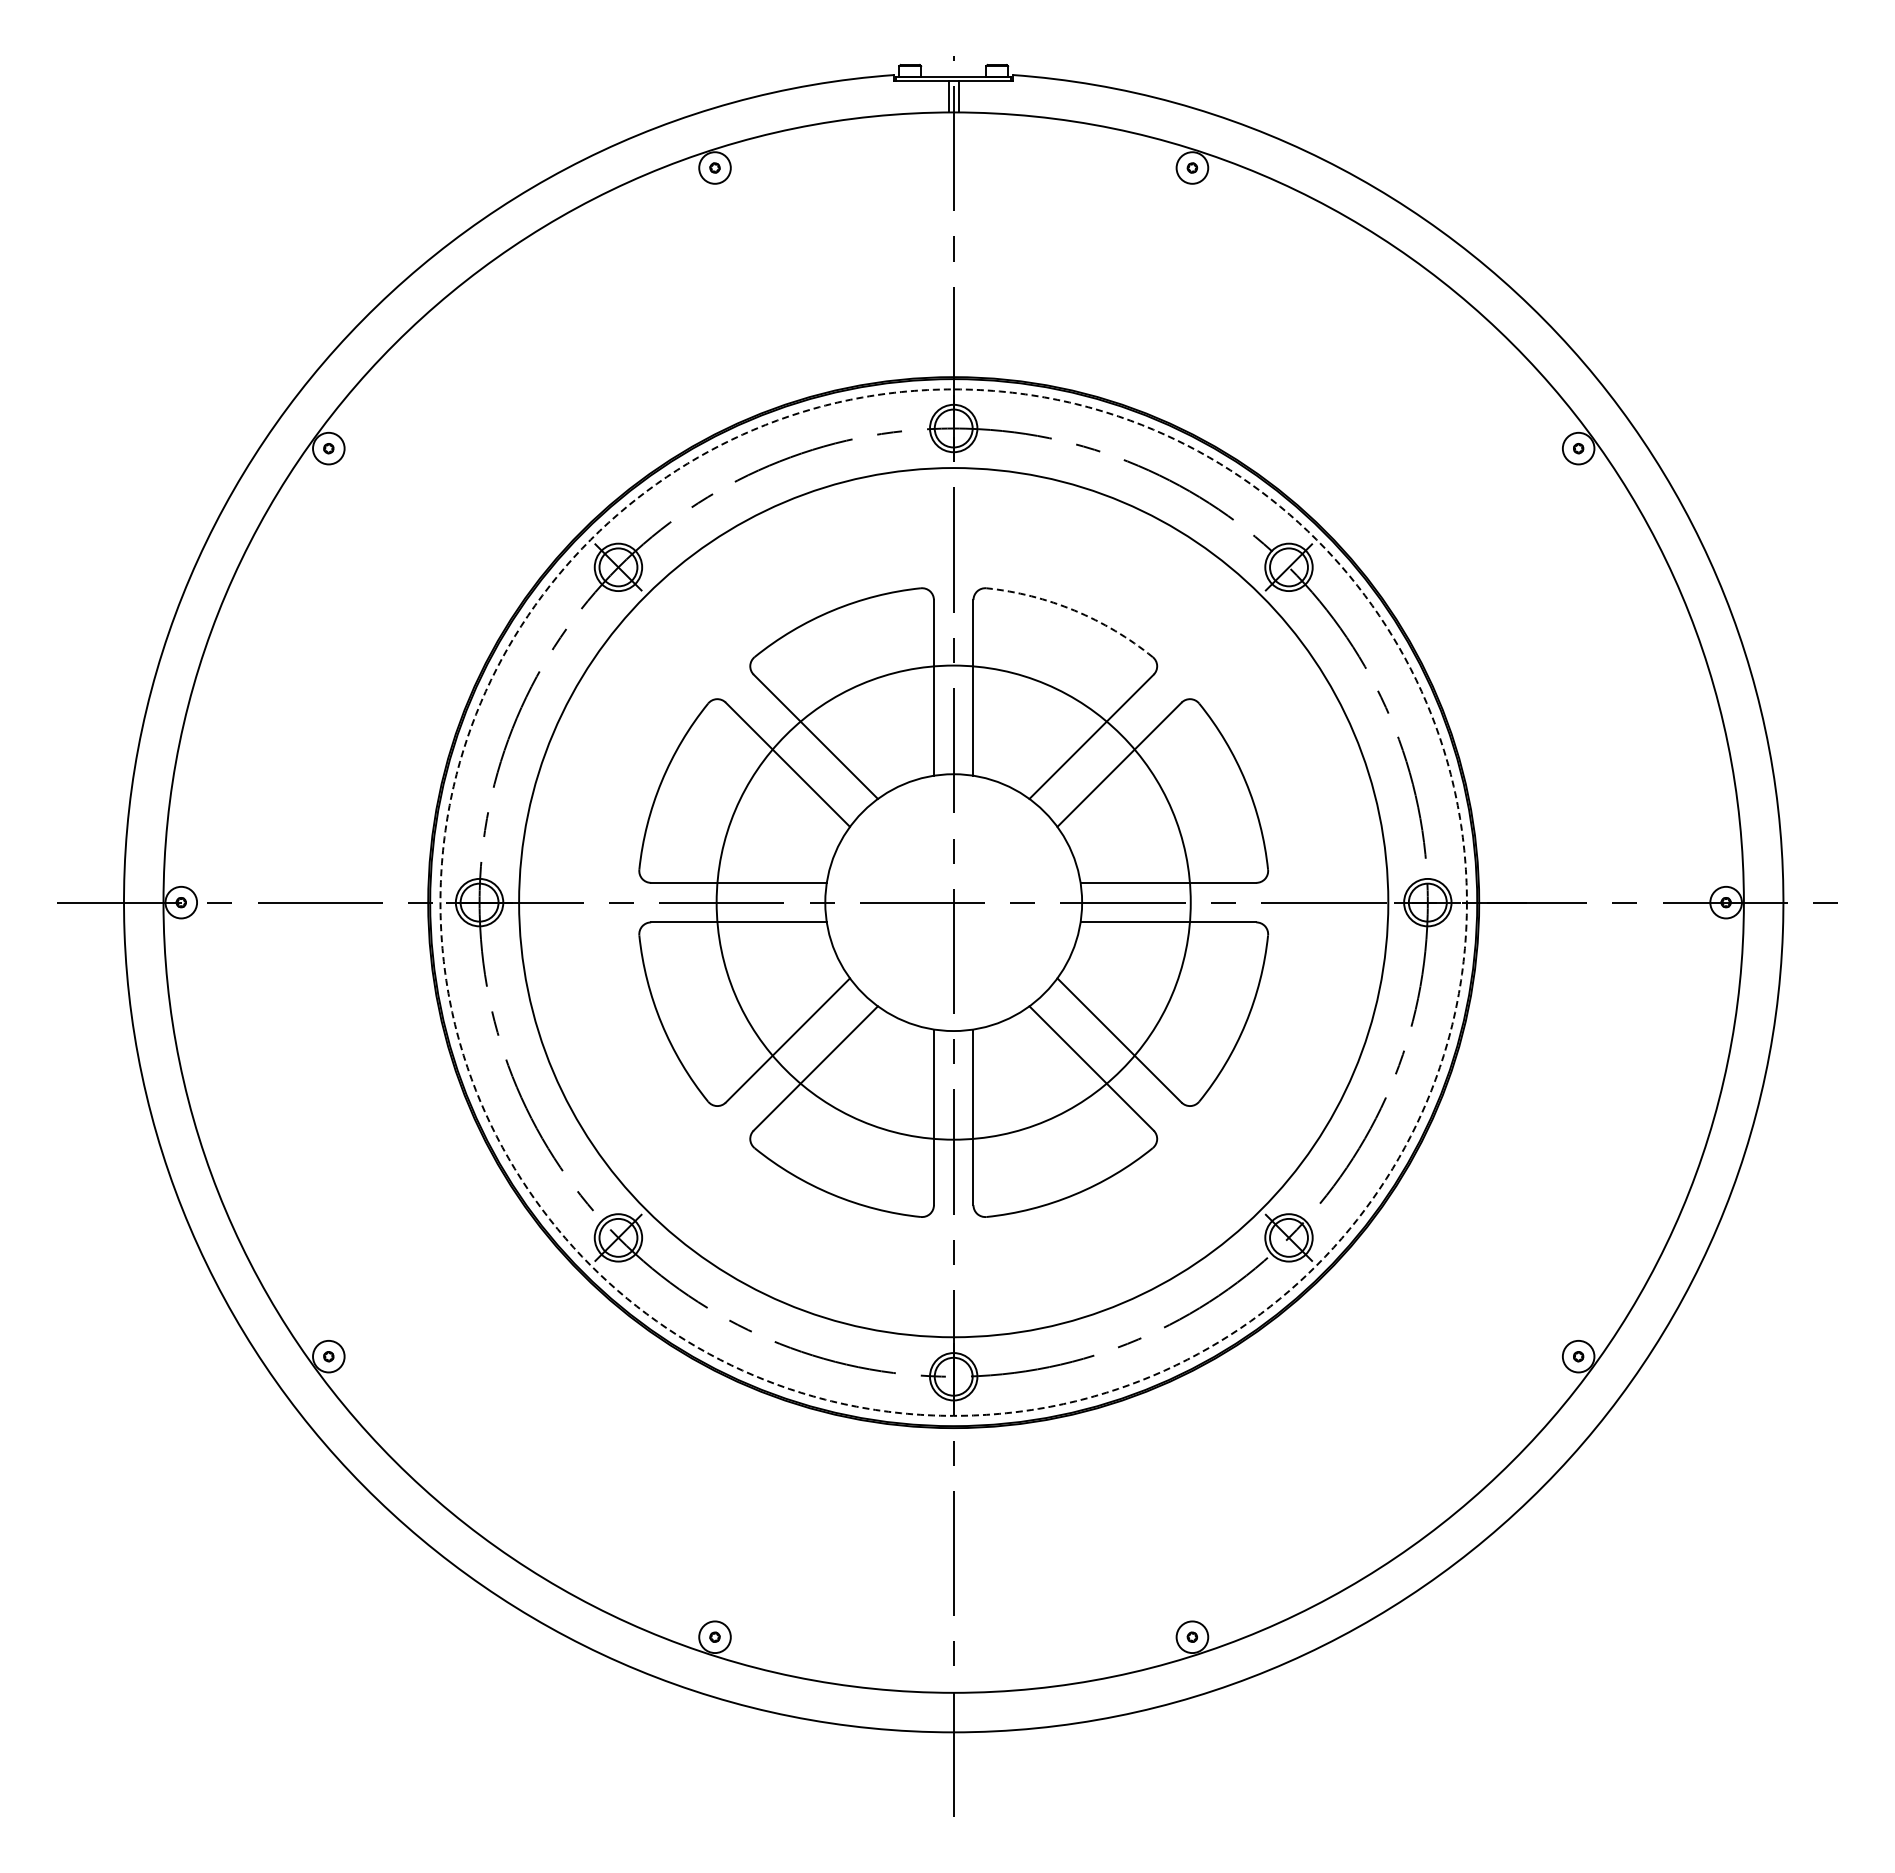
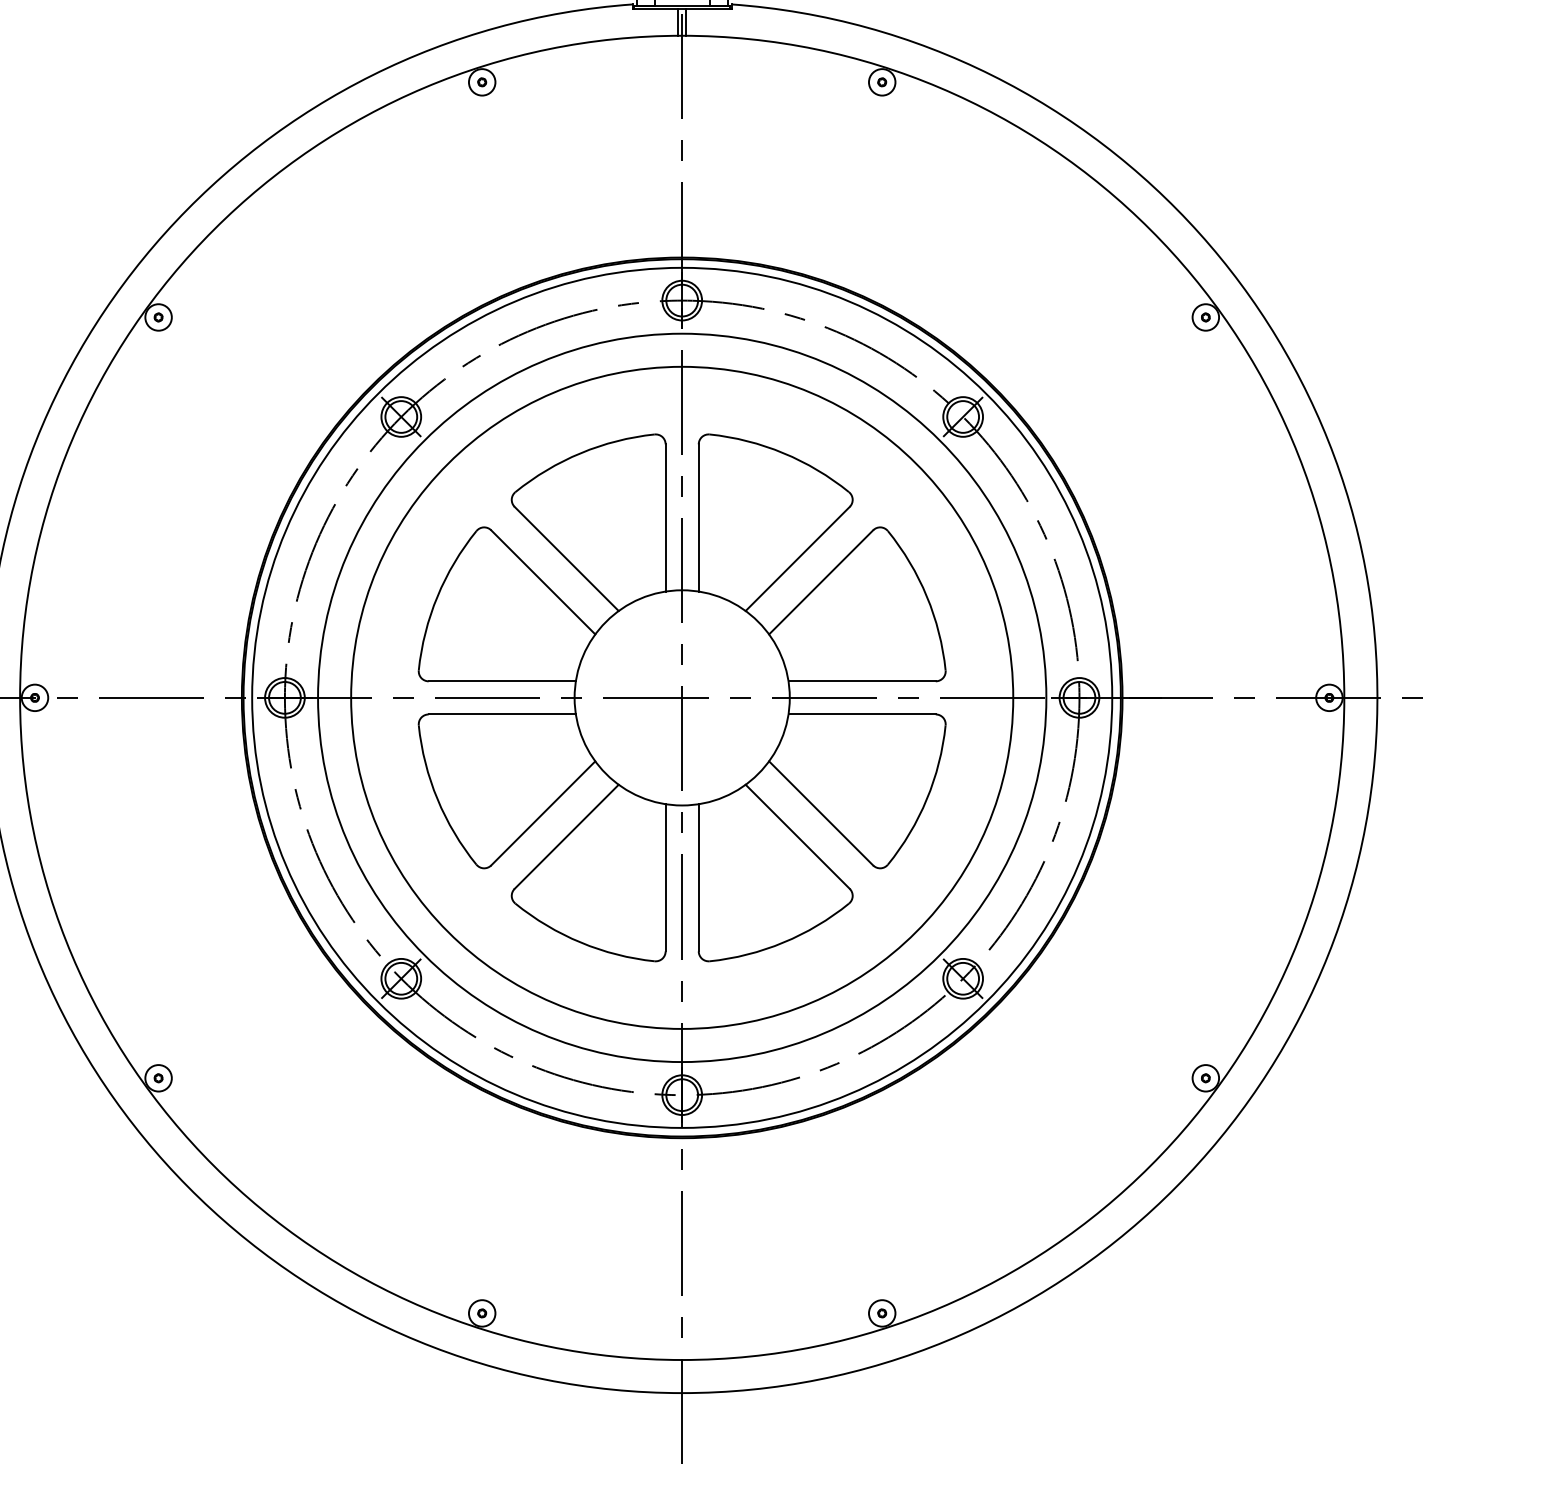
arc: (1074, 610) -> (783, 453), dashed -> solid
circle: (953, 902) -> (682, 697), dashed -> solid
circle: (953, 902) -> (682, 697), size x1.67

